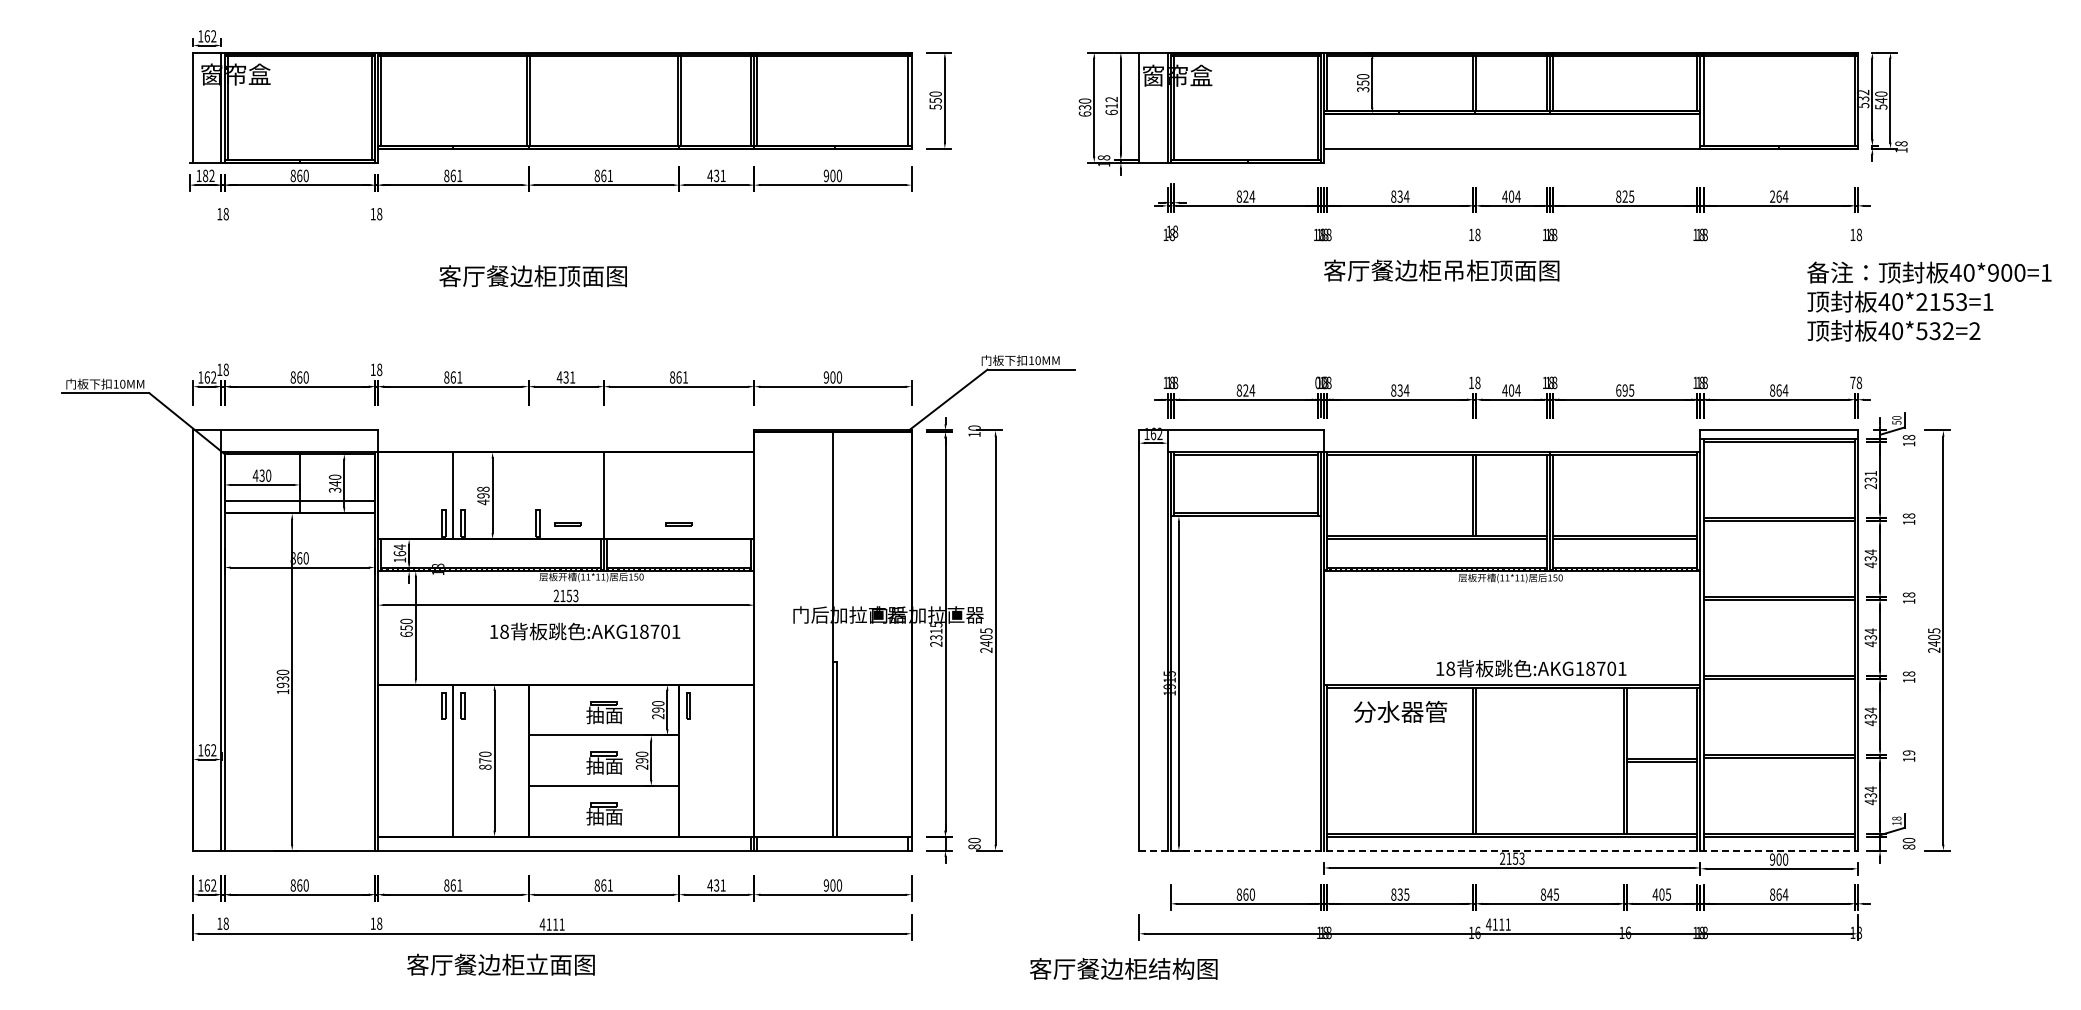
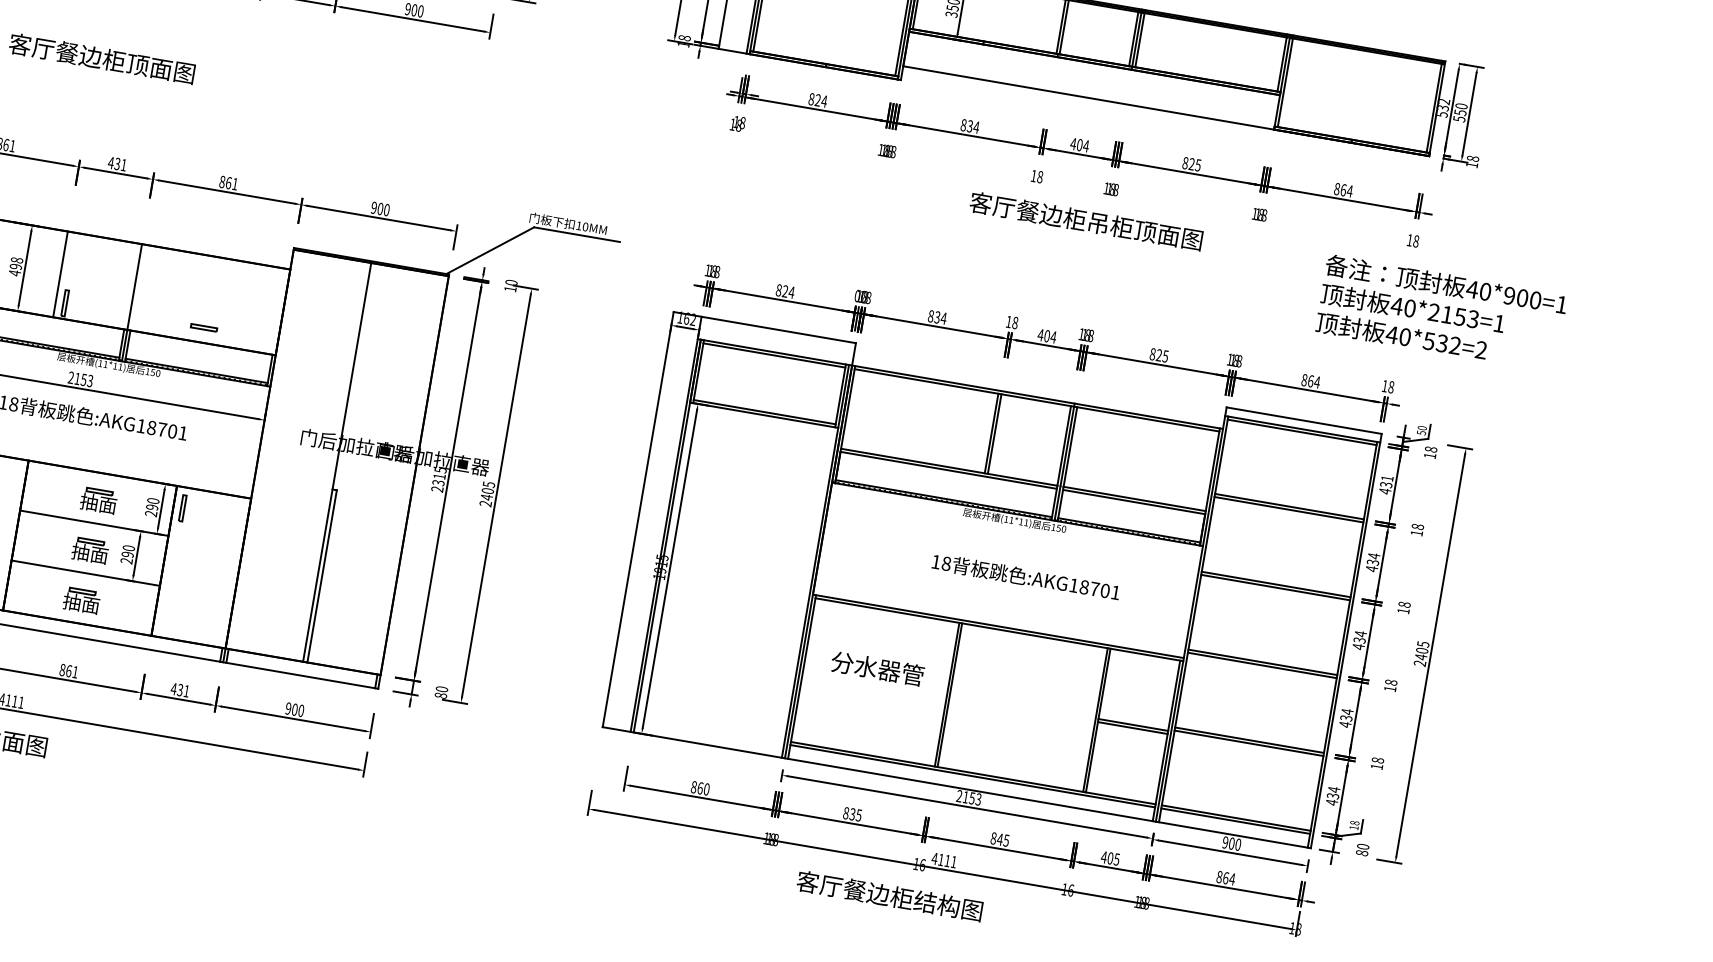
text: (1881, 100) -> (1460, 112), 540 -> 550
text: (1772, 196) -> (1337, 188), 264 -> 864
text: (1441, 270) -> (1086, 221), moved
text: (1929, 301) -> (1441, 313), moved
text: (1852, 382) -> (1384, 385), 78 -> 18
text: (1621, 390) -> (1155, 354), 695 -> 825
text: (1870, 486) -> (1384, 491), 231 -> 431
line: (528, 495) -> (60, 274), added
line: (567, 523) -> (94, 308), removed
text: (1531, 668) -> (1026, 577), moved
text: (1400, 711) -> (877, 668), moved
text: (1909, 752) -> (1378, 760), 19 -> 18
line: (1499, 850) -> (957, 787), dashed -> solid
text: (1123, 968) -> (889, 895), moved

